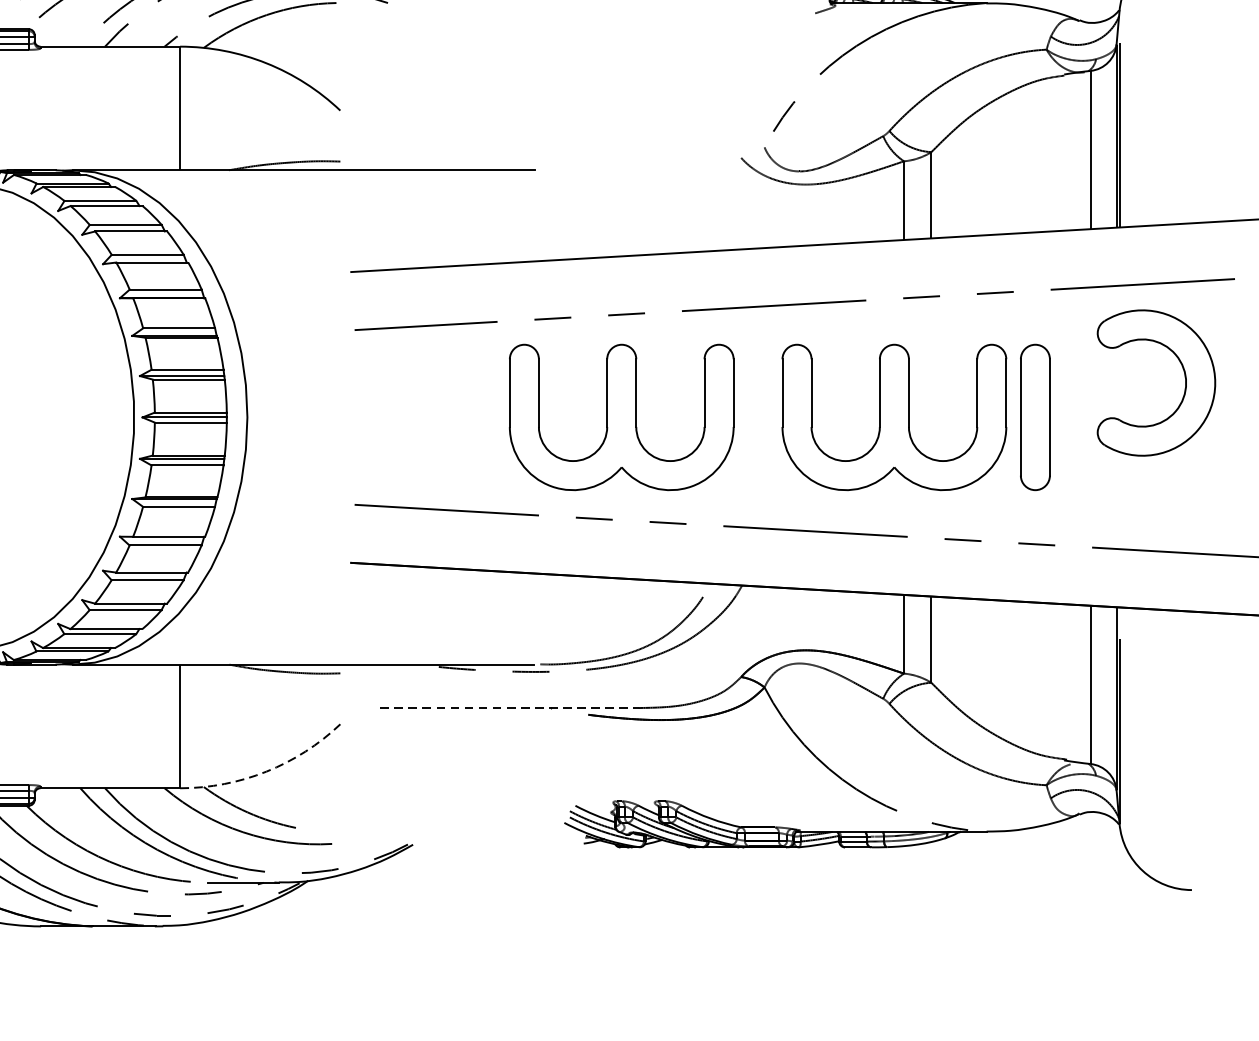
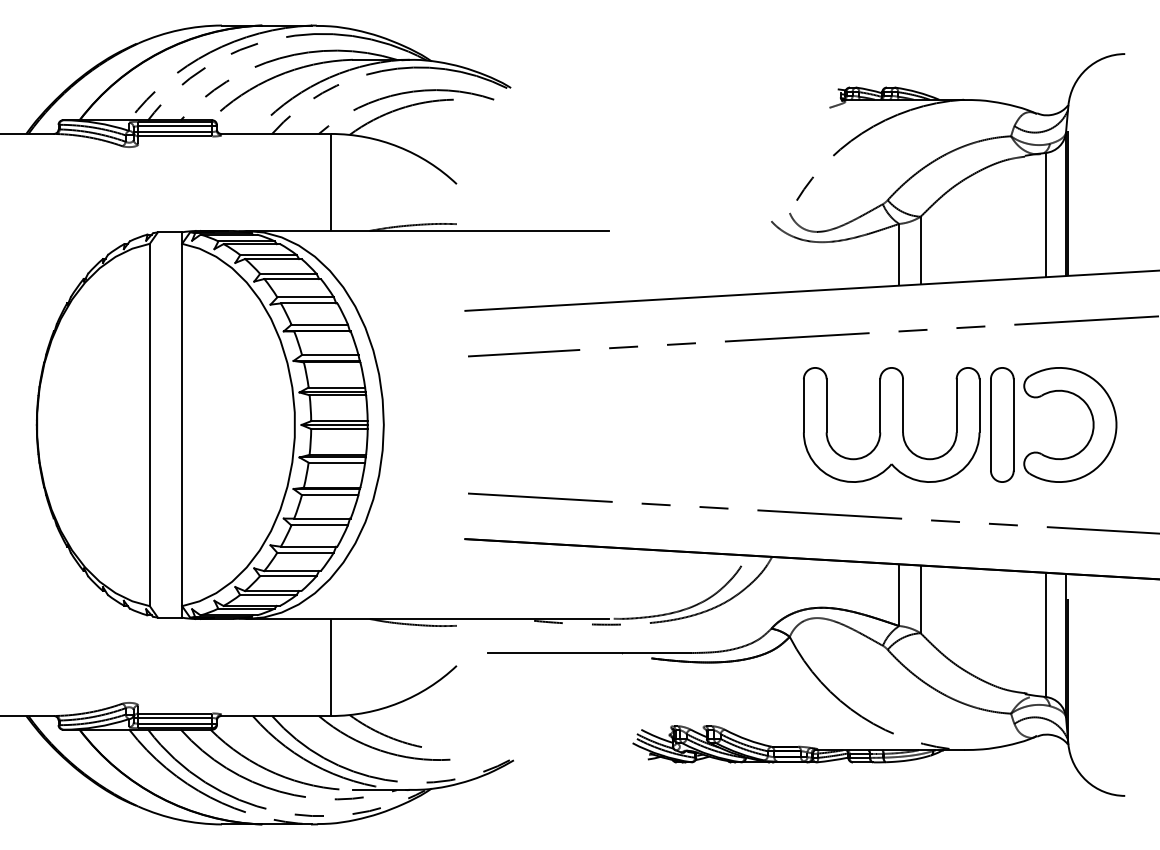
part: (1184, 382) -> (1092, 424), moved
part: (621, 416) -> (677, 424), removed
line: (510, 708) -> (590, 653), dashed -> solid
arc: (266, 772) -> (398, 703), dashed -> solid

